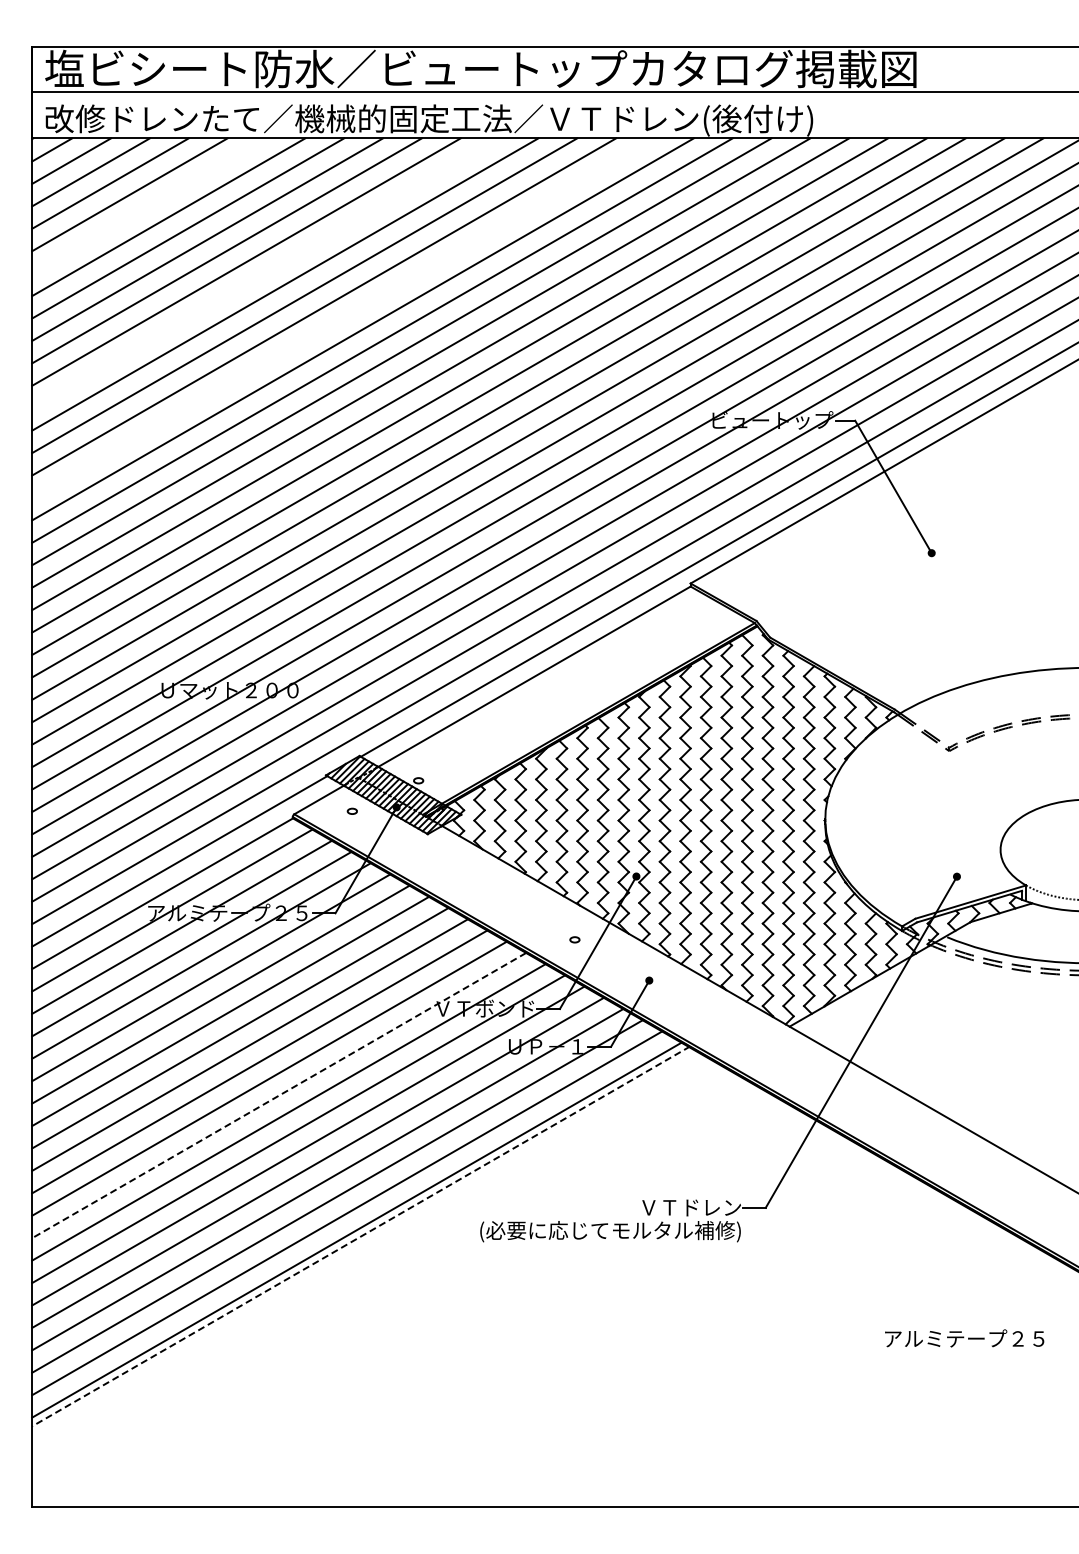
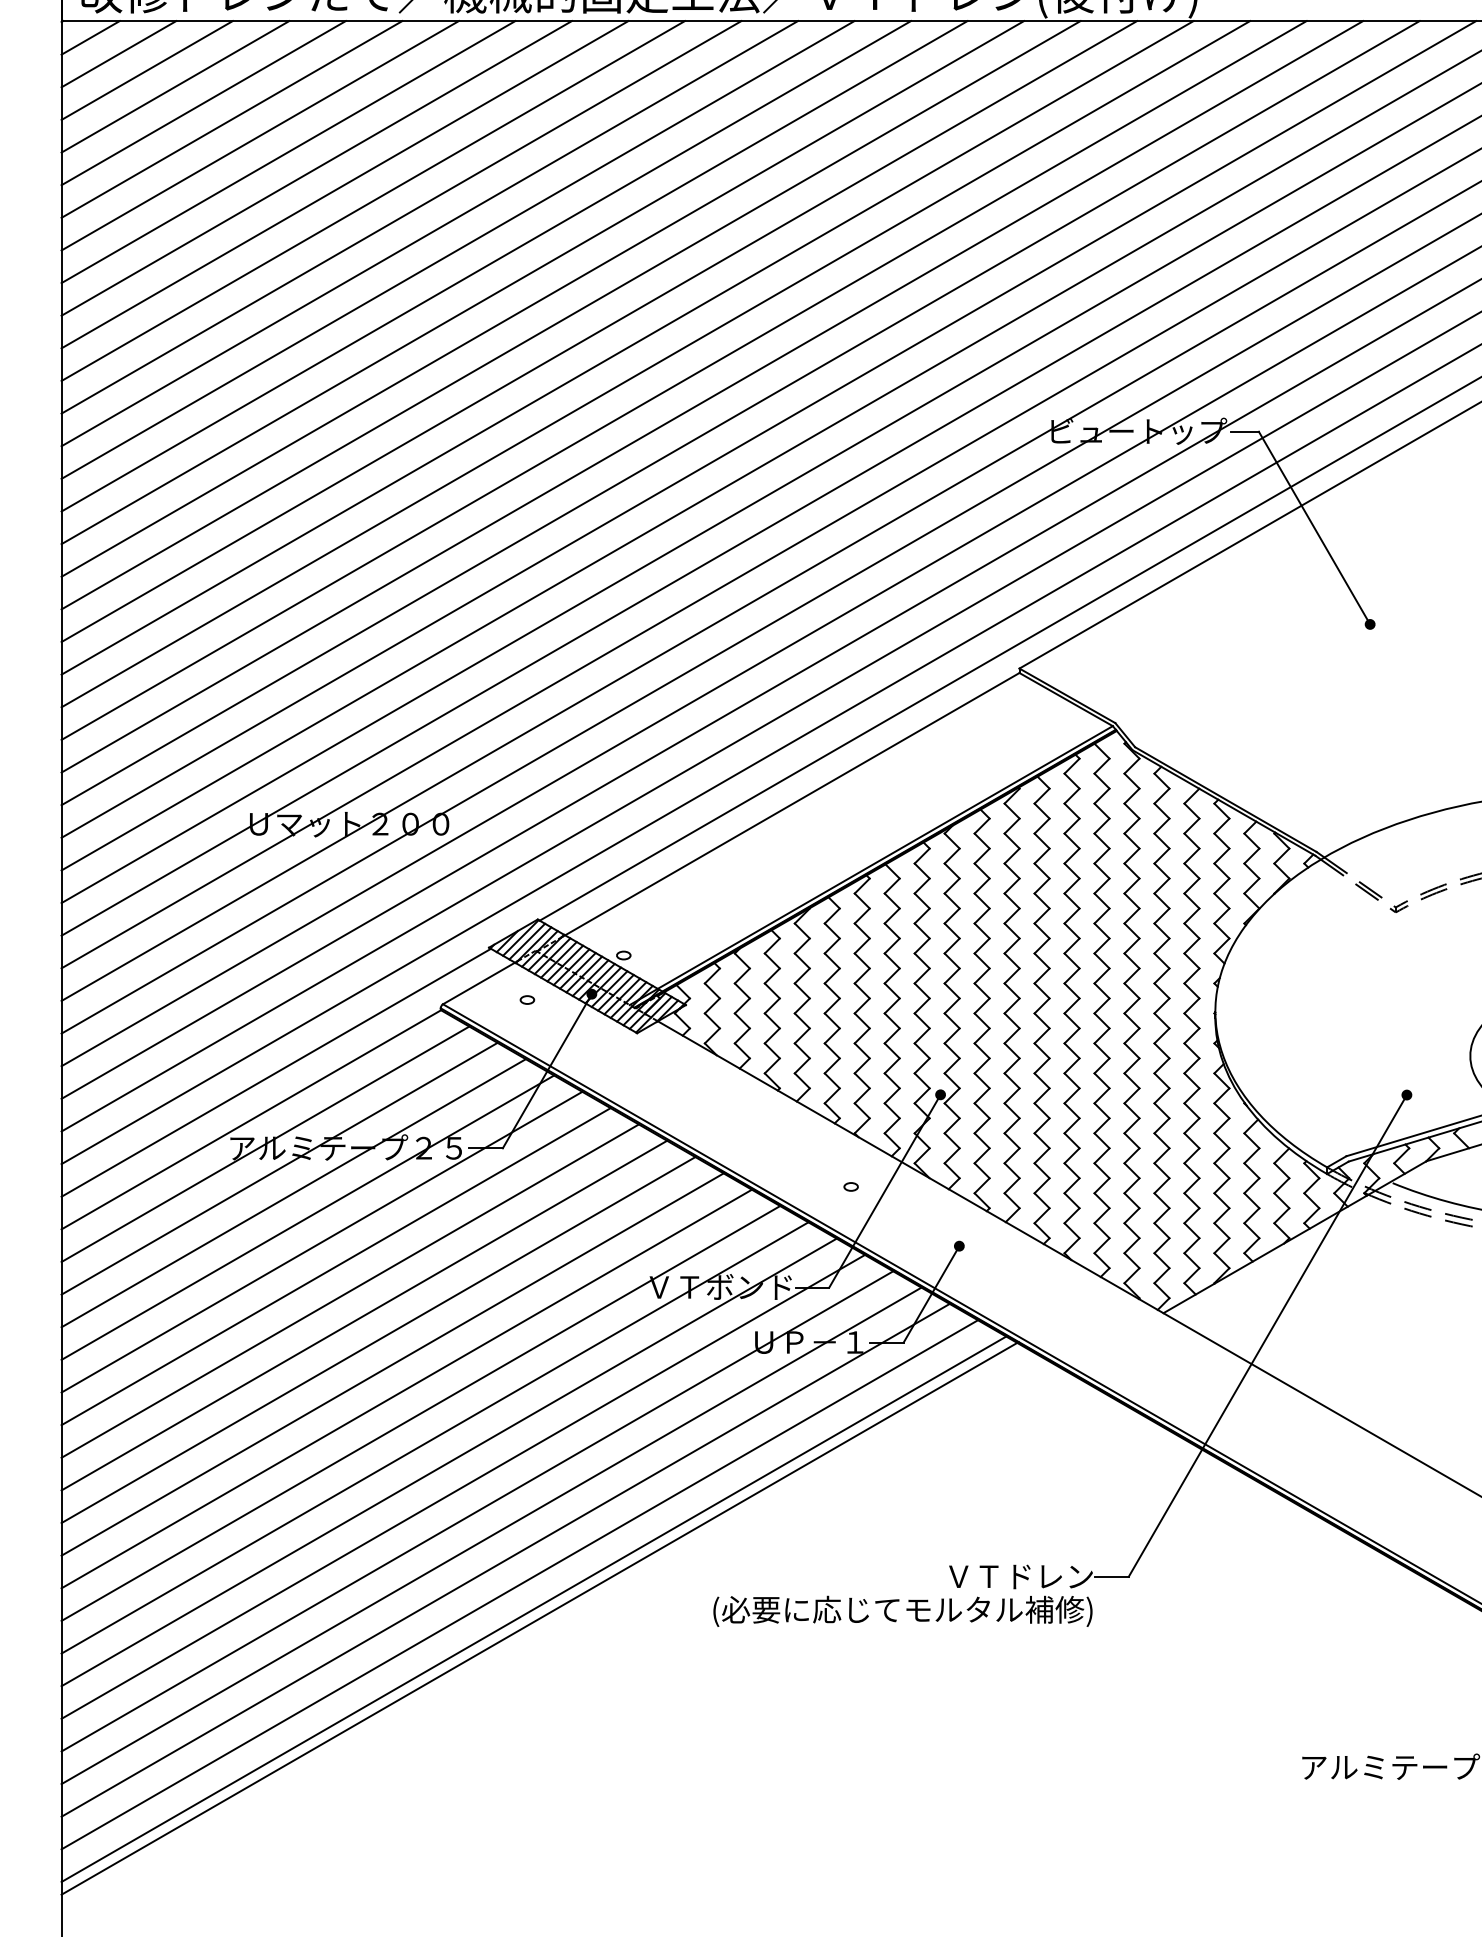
line: (149, 205) -> (232, 118), added
line: (265, 273) -> (401, 217), added
line: (343, 317) -> (514, 281), added
line: (278, 1095) -> (419, 1413), dashed -> solid
line: (361, 1236) -> (540, 1618), dashed -> solid

